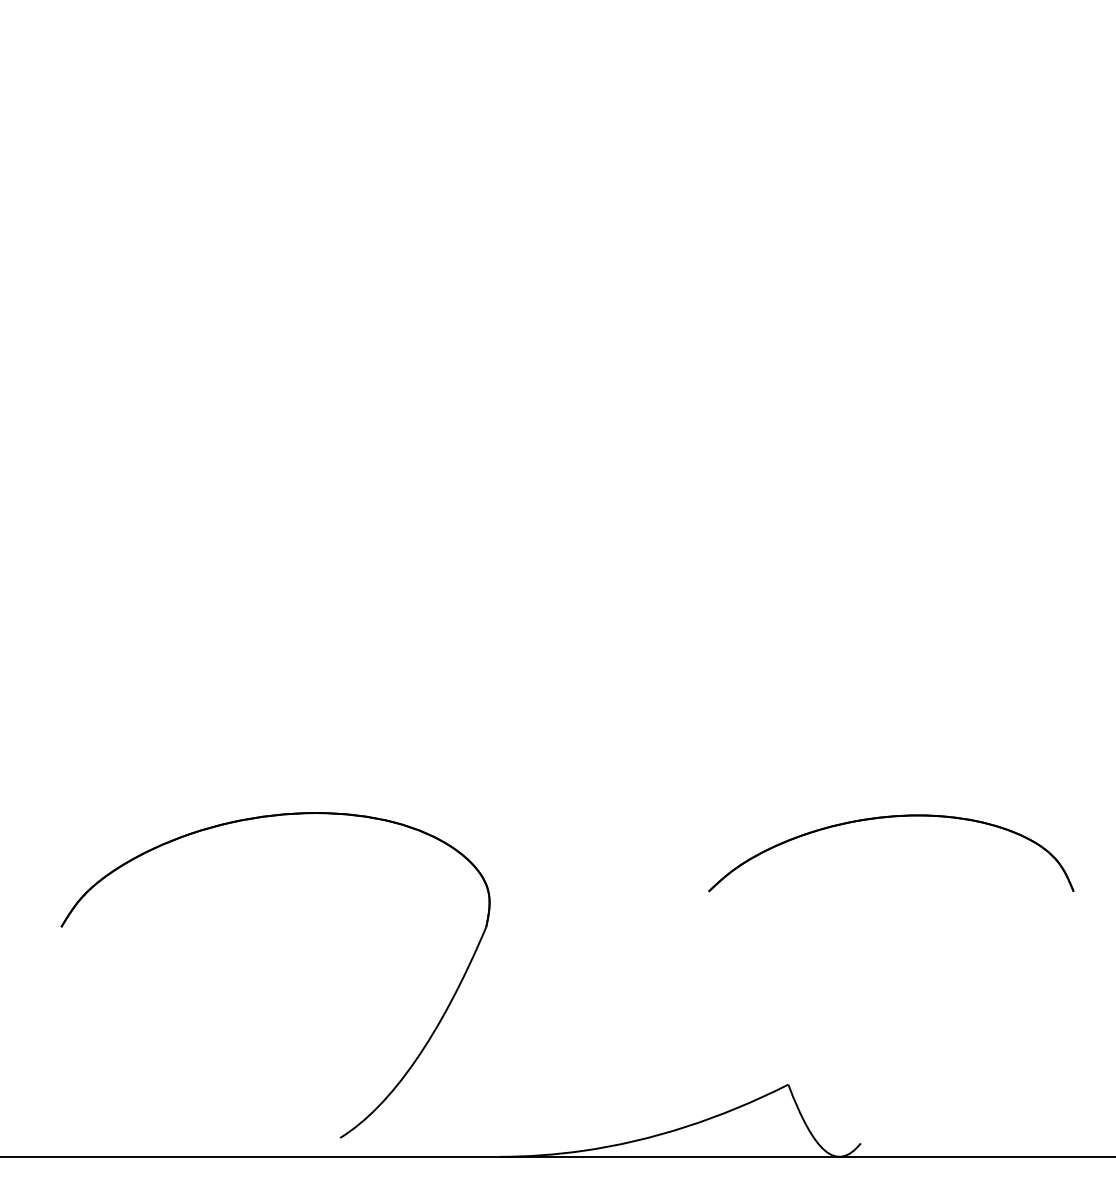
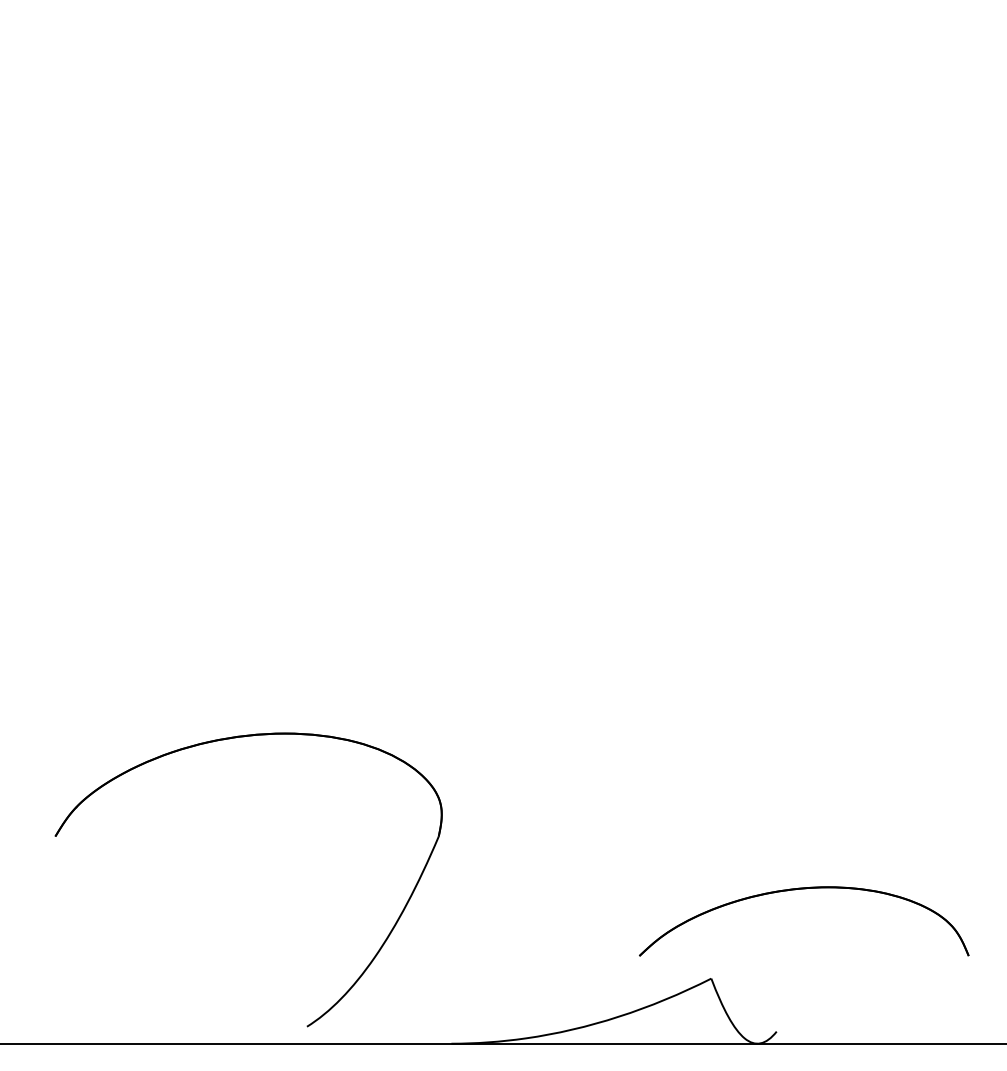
part: (885, 818) -> (798, 890), moved

